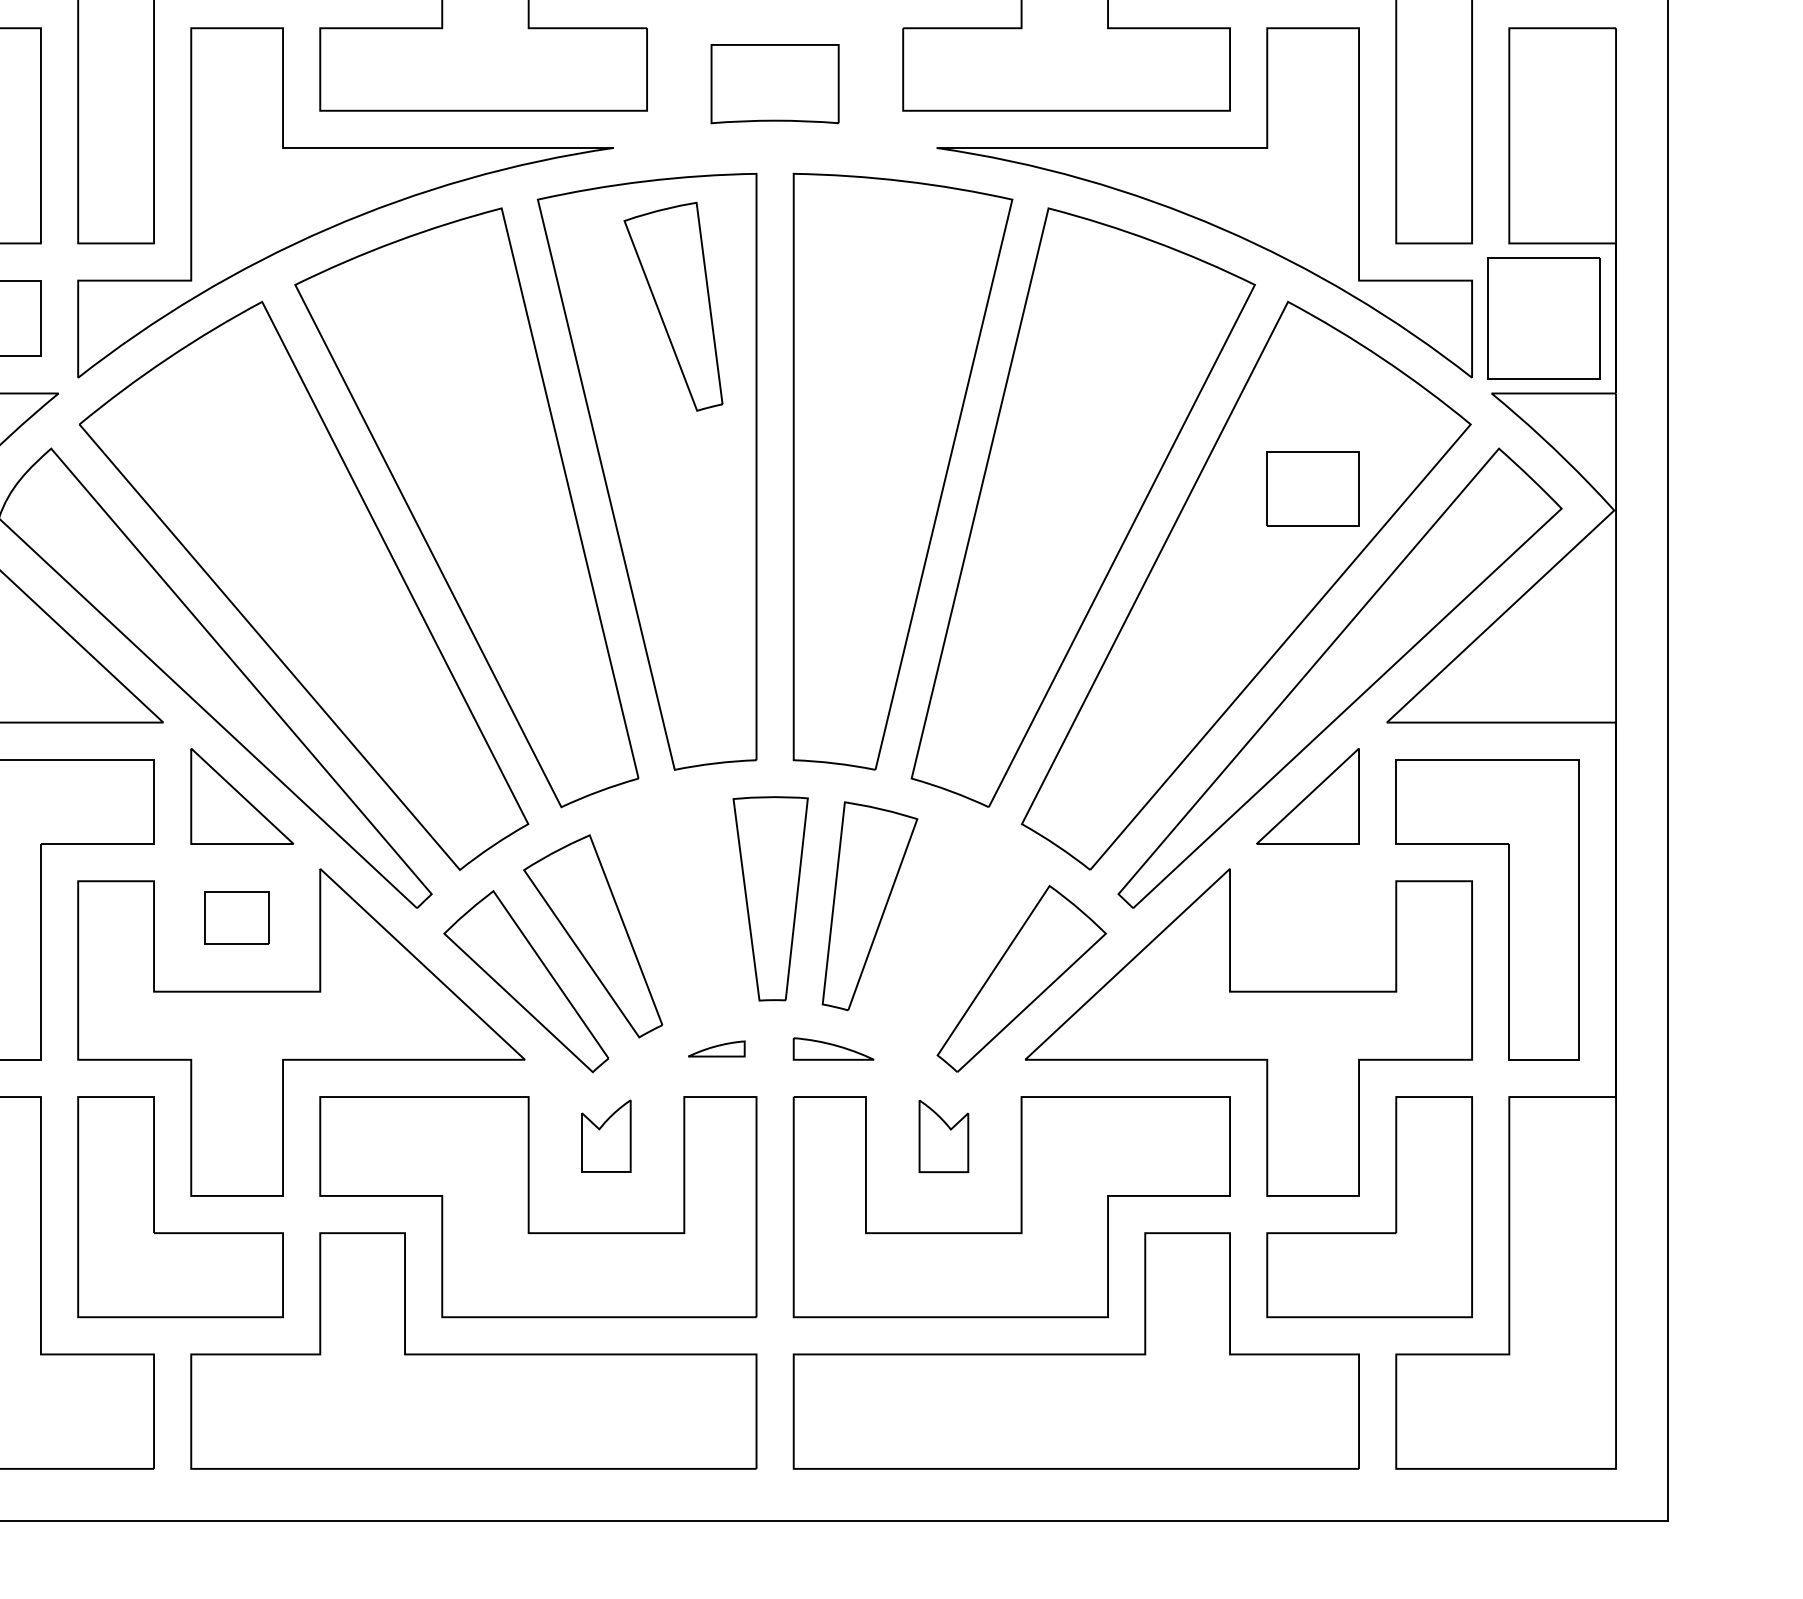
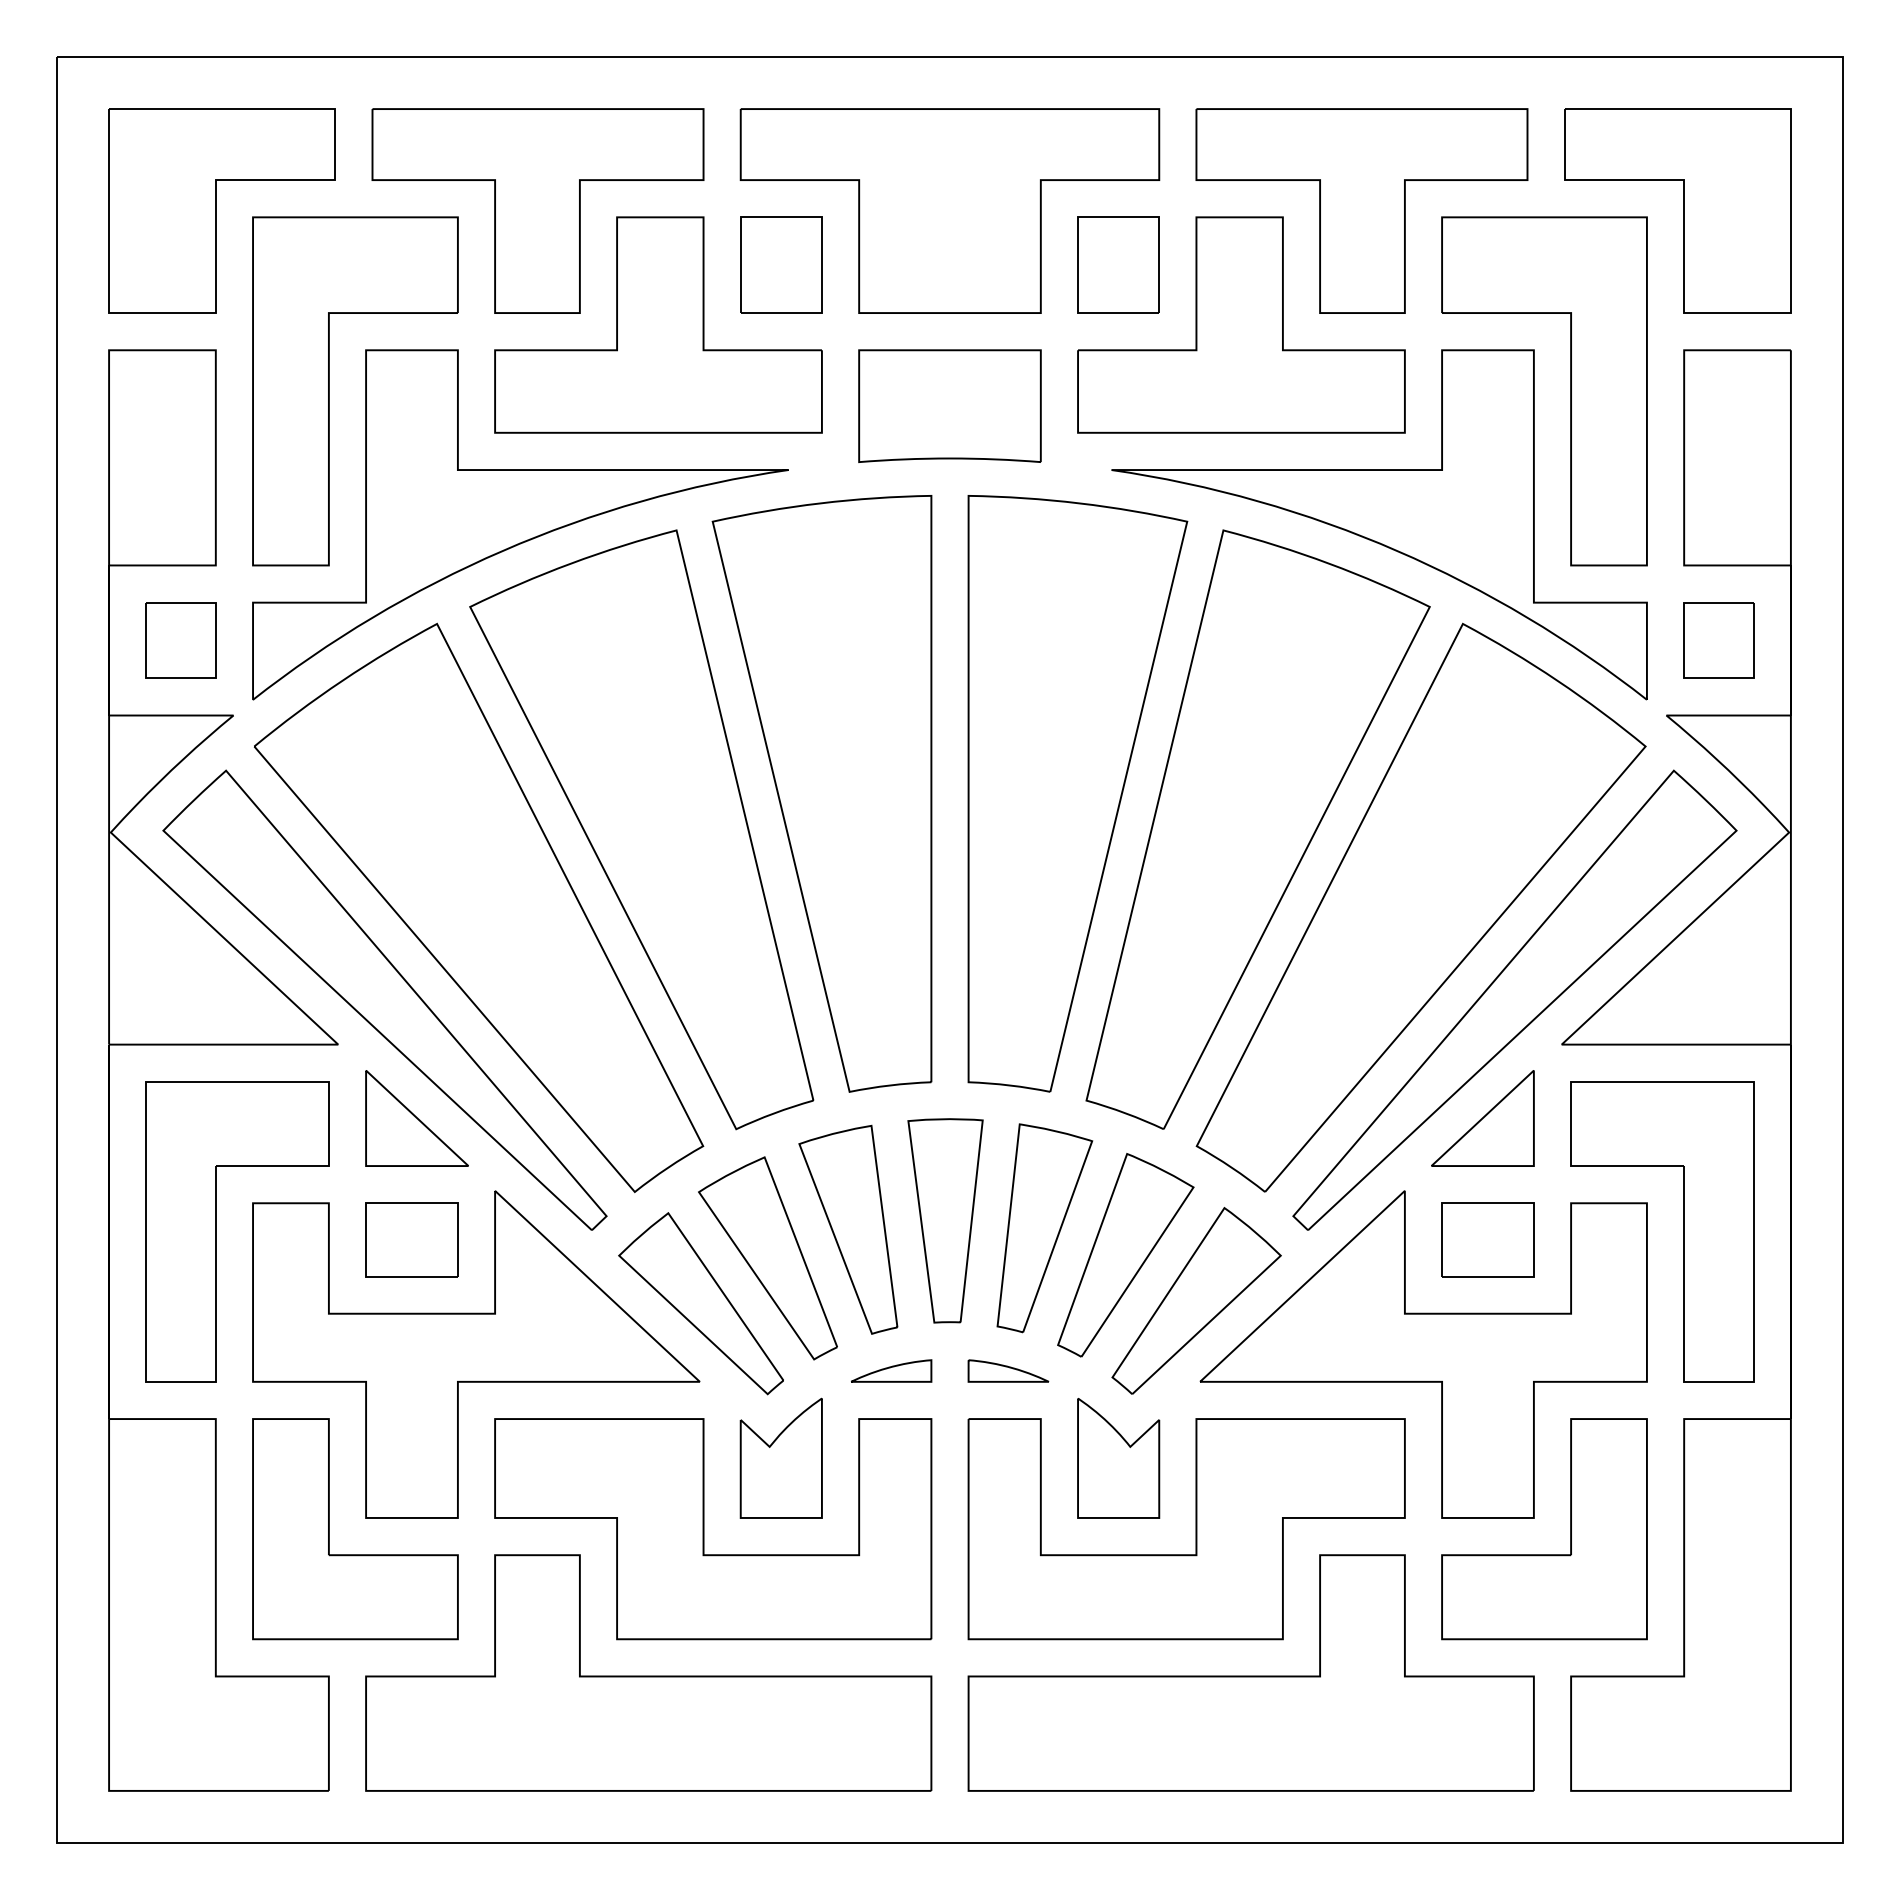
part: (774, 83) -> (949, 405), size x1.43
part: (673, 306) -> (848, 1229), moved
part: (1543, 318) -> (1718, 640), size x0.62
part: (1312, 488) -> (1487, 1239), moved
part: (236, 917) -> (411, 1239), size x1.43
part: (950, 933) -> (1125, 1255), added
part: (716, 1048) -> (891, 1370), size x1.43
part: (605, 1135) -> (780, 1457), size x1.67
part: (943, 1136) -> (1118, 1458), size x1.67

